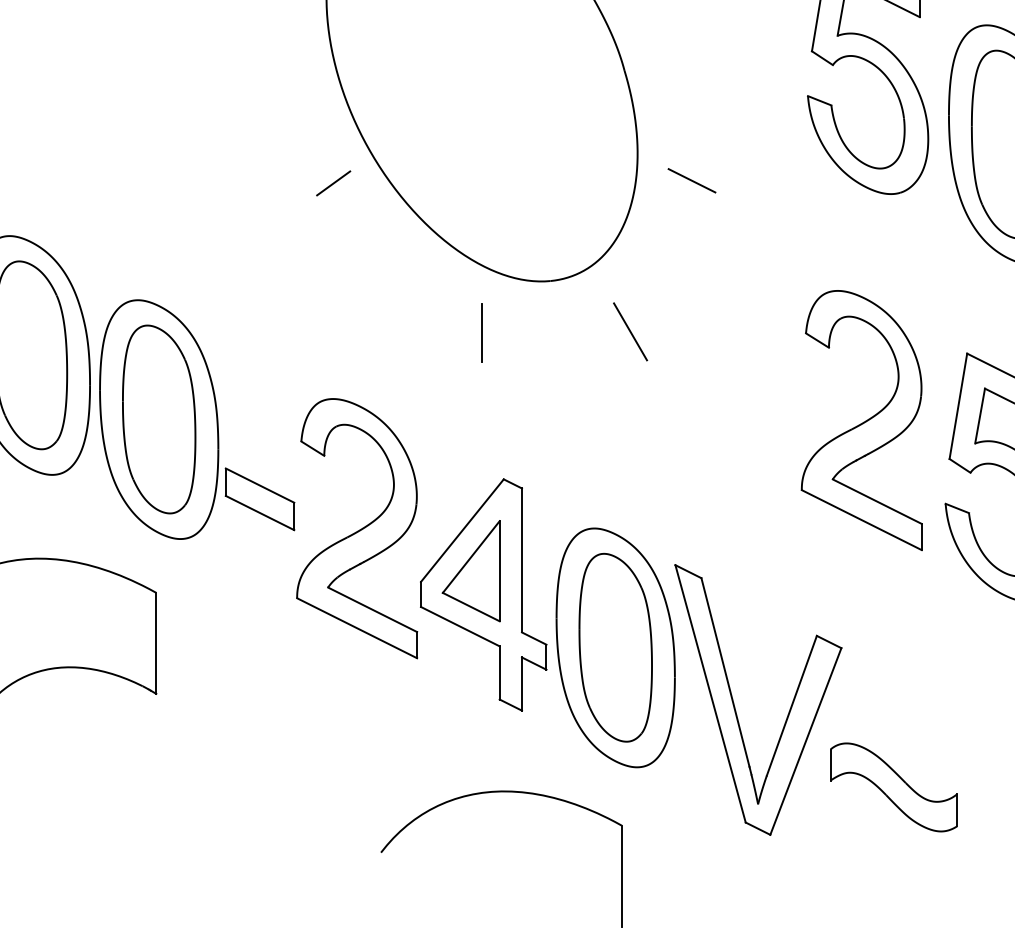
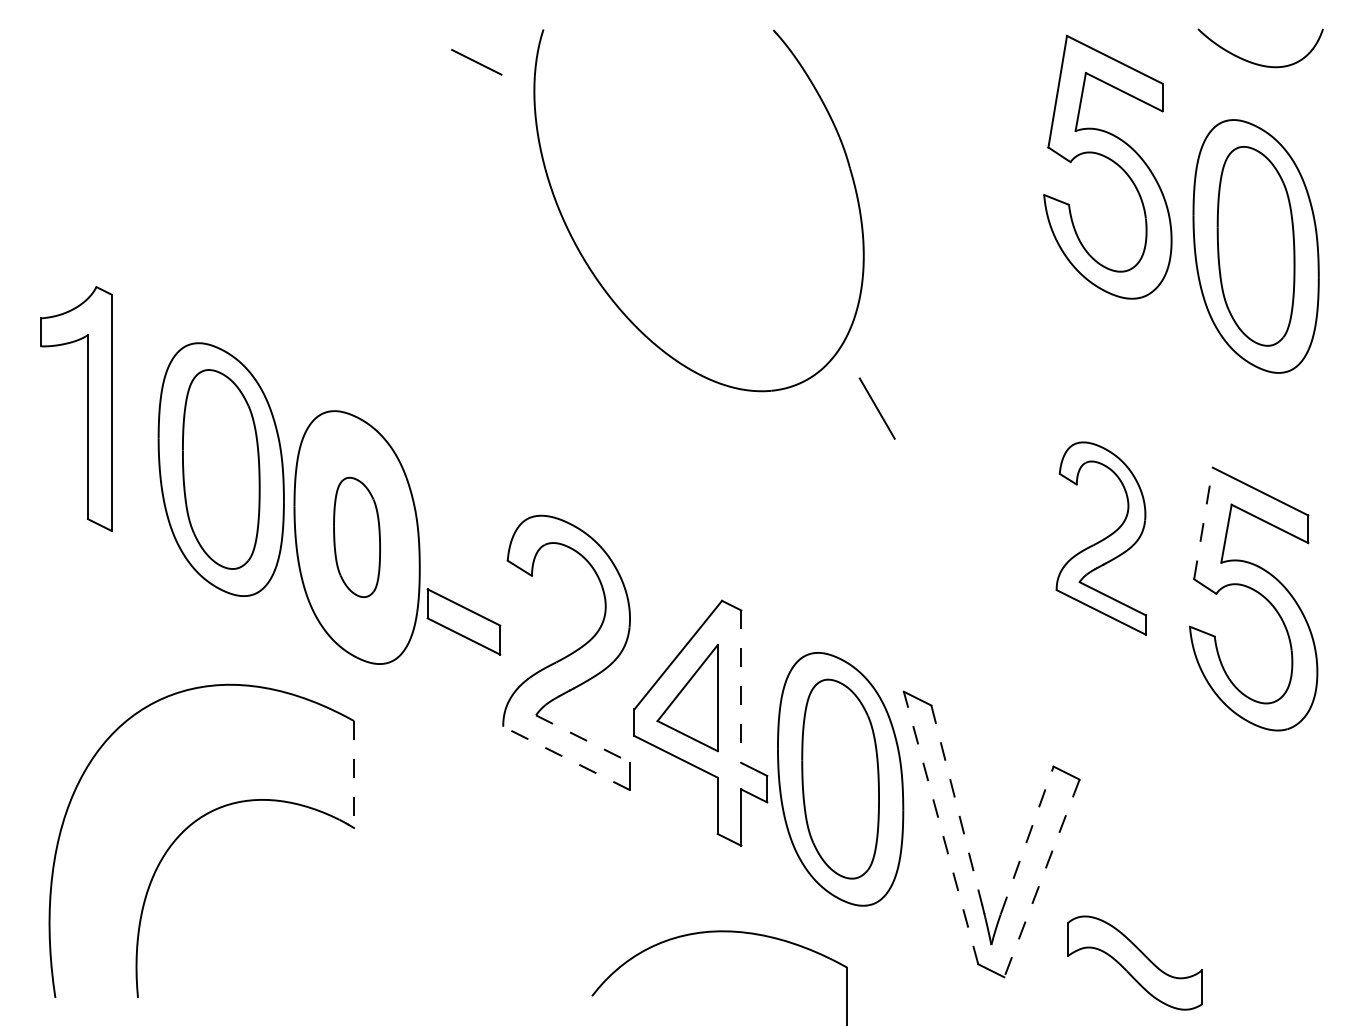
line: (692, 180) -> (921, 284), removed
line: (333, 183) -> (541, 287), removed
line: (629, 331) -> (876, 408), moved
line: (482, 332) -> (699, 445), removed
line: (958, 406) -> (1203, 523), solid -> dashed
part: (158, 419) -> (356, 537), size x0.6
part: (861, 420) -> (1100, 538), size x0.7
line: (522, 561) -> (741, 687), solid -> dashed
line: (372, 609) -> (583, 738), solid -> dashed
line: (356, 628) -> (566, 758), solid -> dashed
line: (156, 644) -> (354, 775), solid -> dashed
line: (725, 672) -> (956, 805), solid -> dashed
line: (710, 693) -> (940, 827), solid -> dashed
line: (792, 705) -> (1027, 840), solid -> dashed
line: (805, 741) -> (1041, 878), solid -> dashed
part: (893, 786) -> (1134, 962), moved

